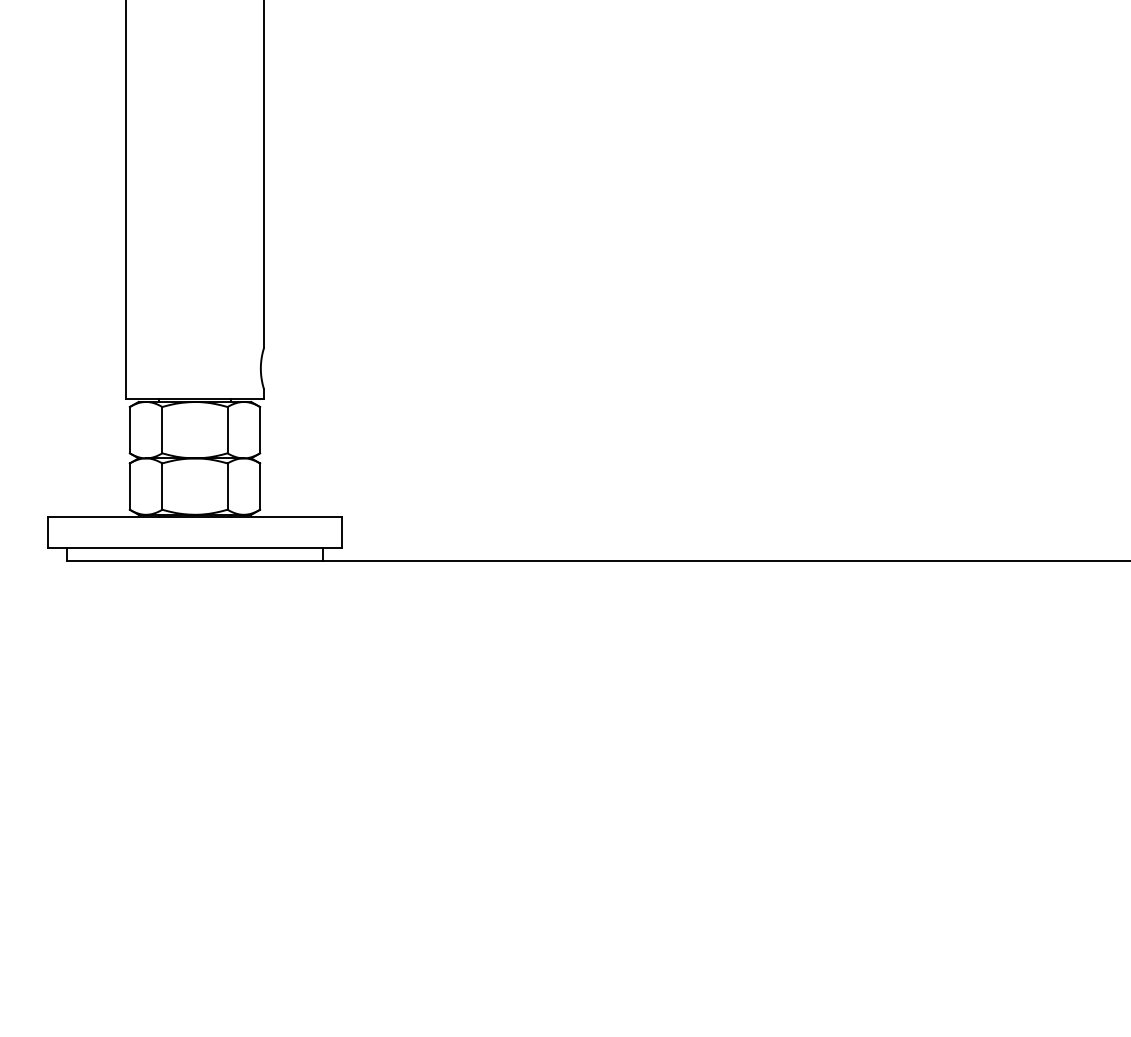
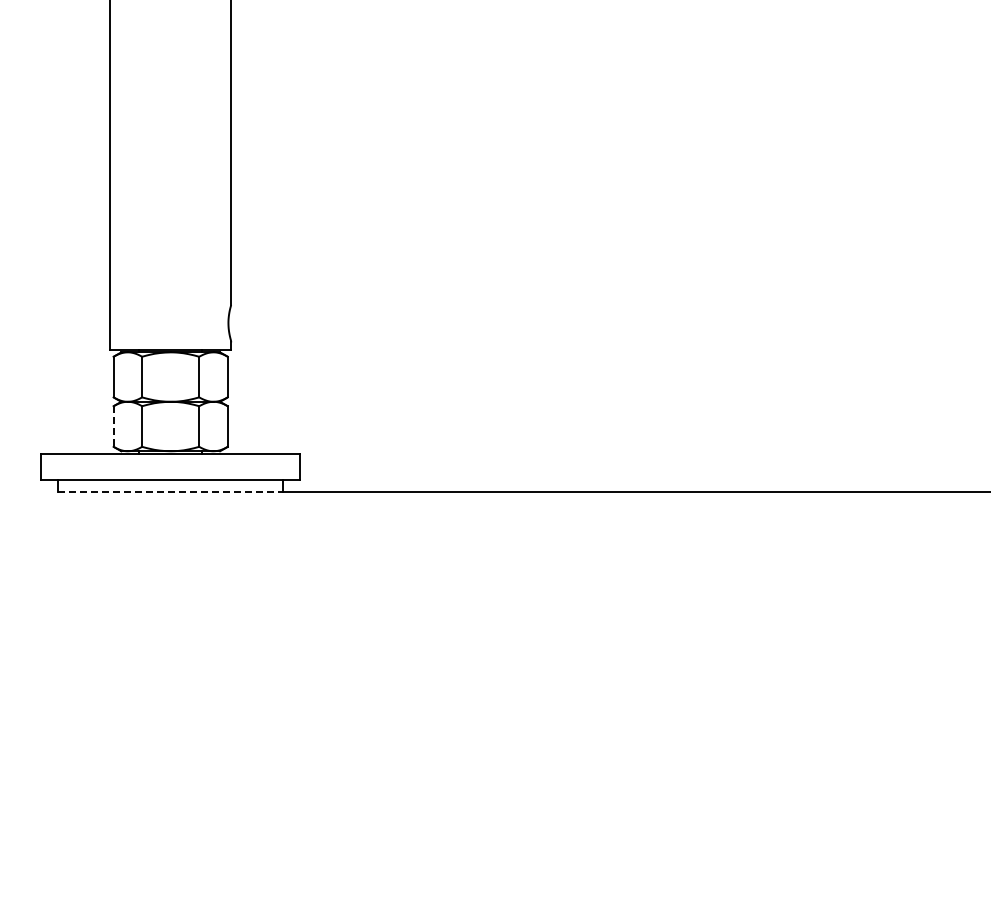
line: (129, 487) -> (113, 427), solid -> dashed
line: (195, 560) -> (171, 491), solid -> dashed

